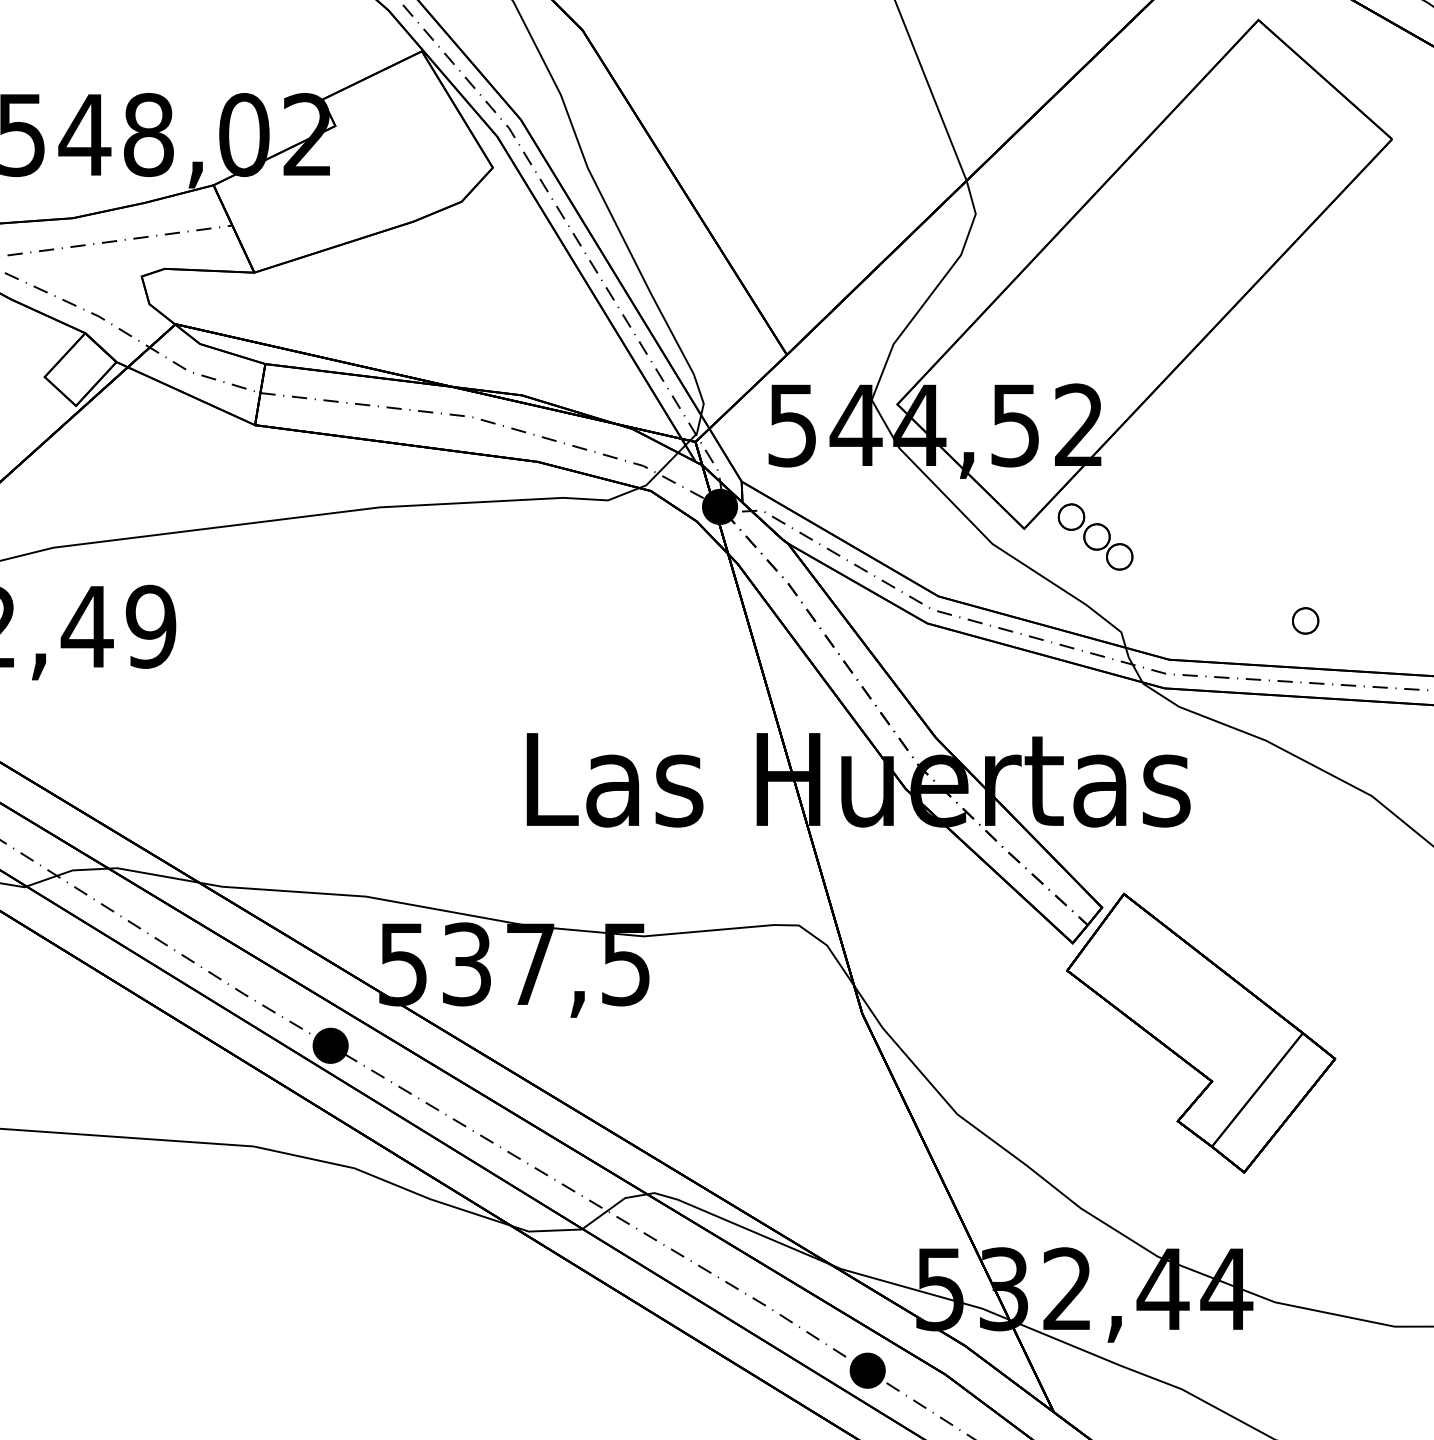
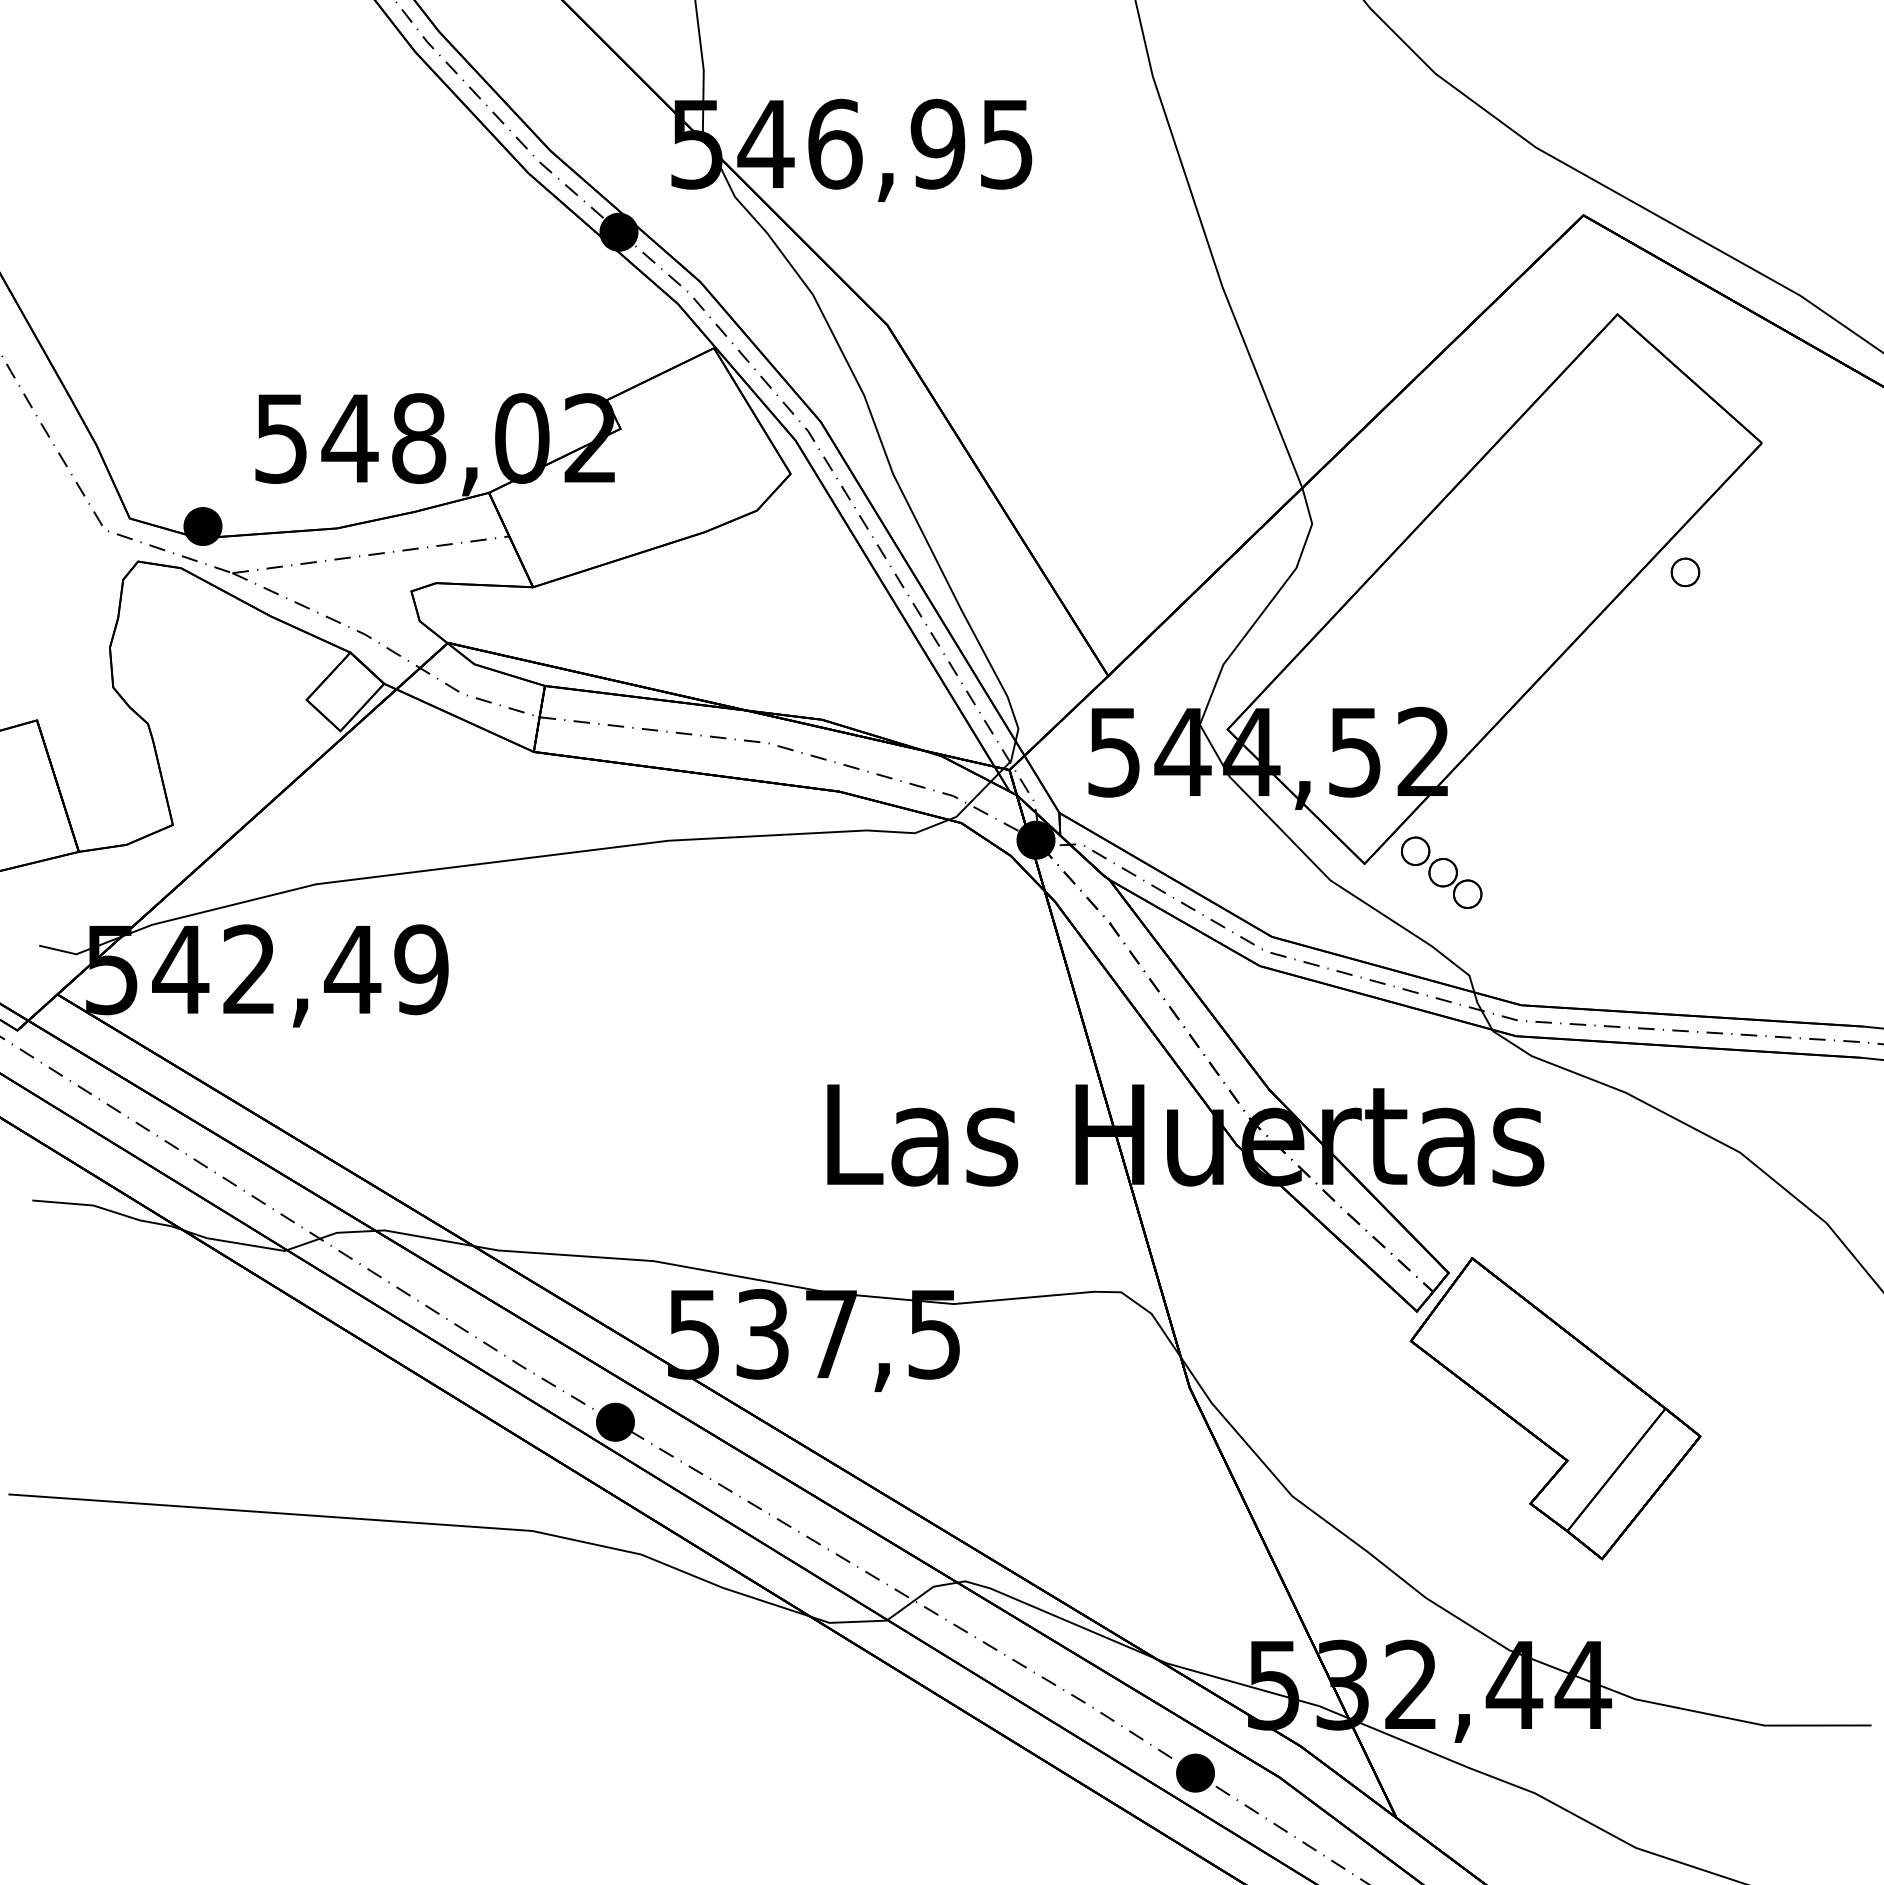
part: (1305, 621) -> (1685, 572), moved

